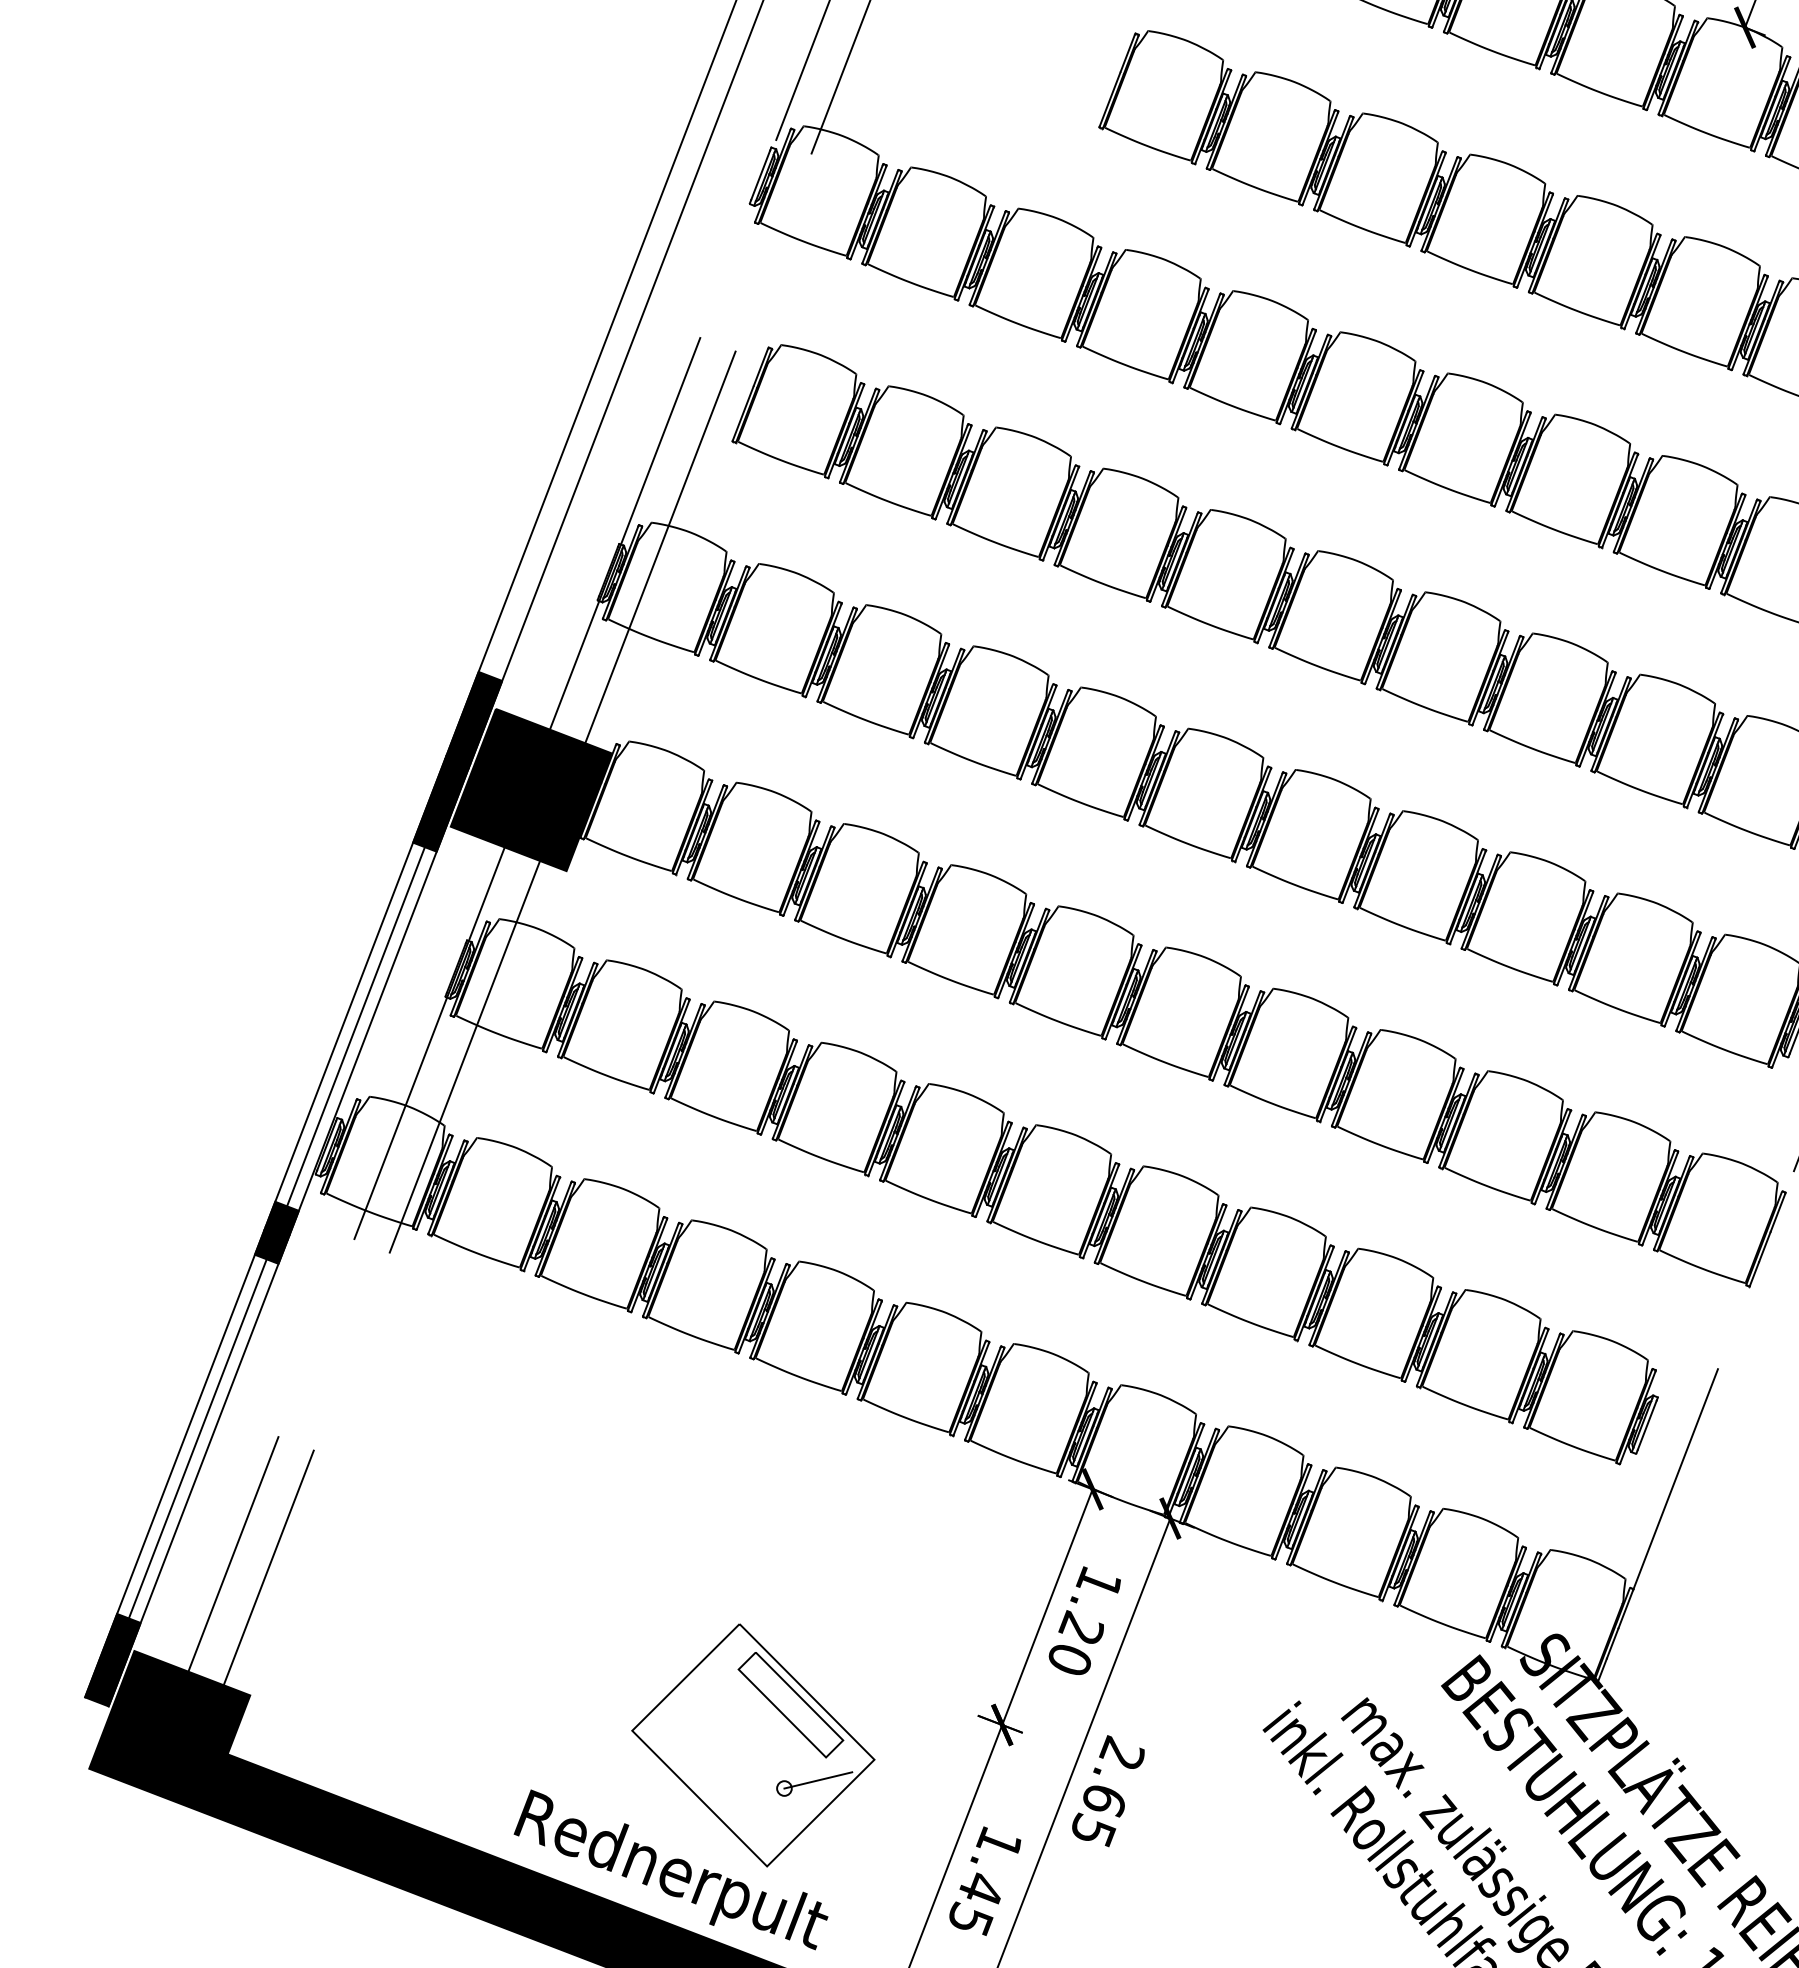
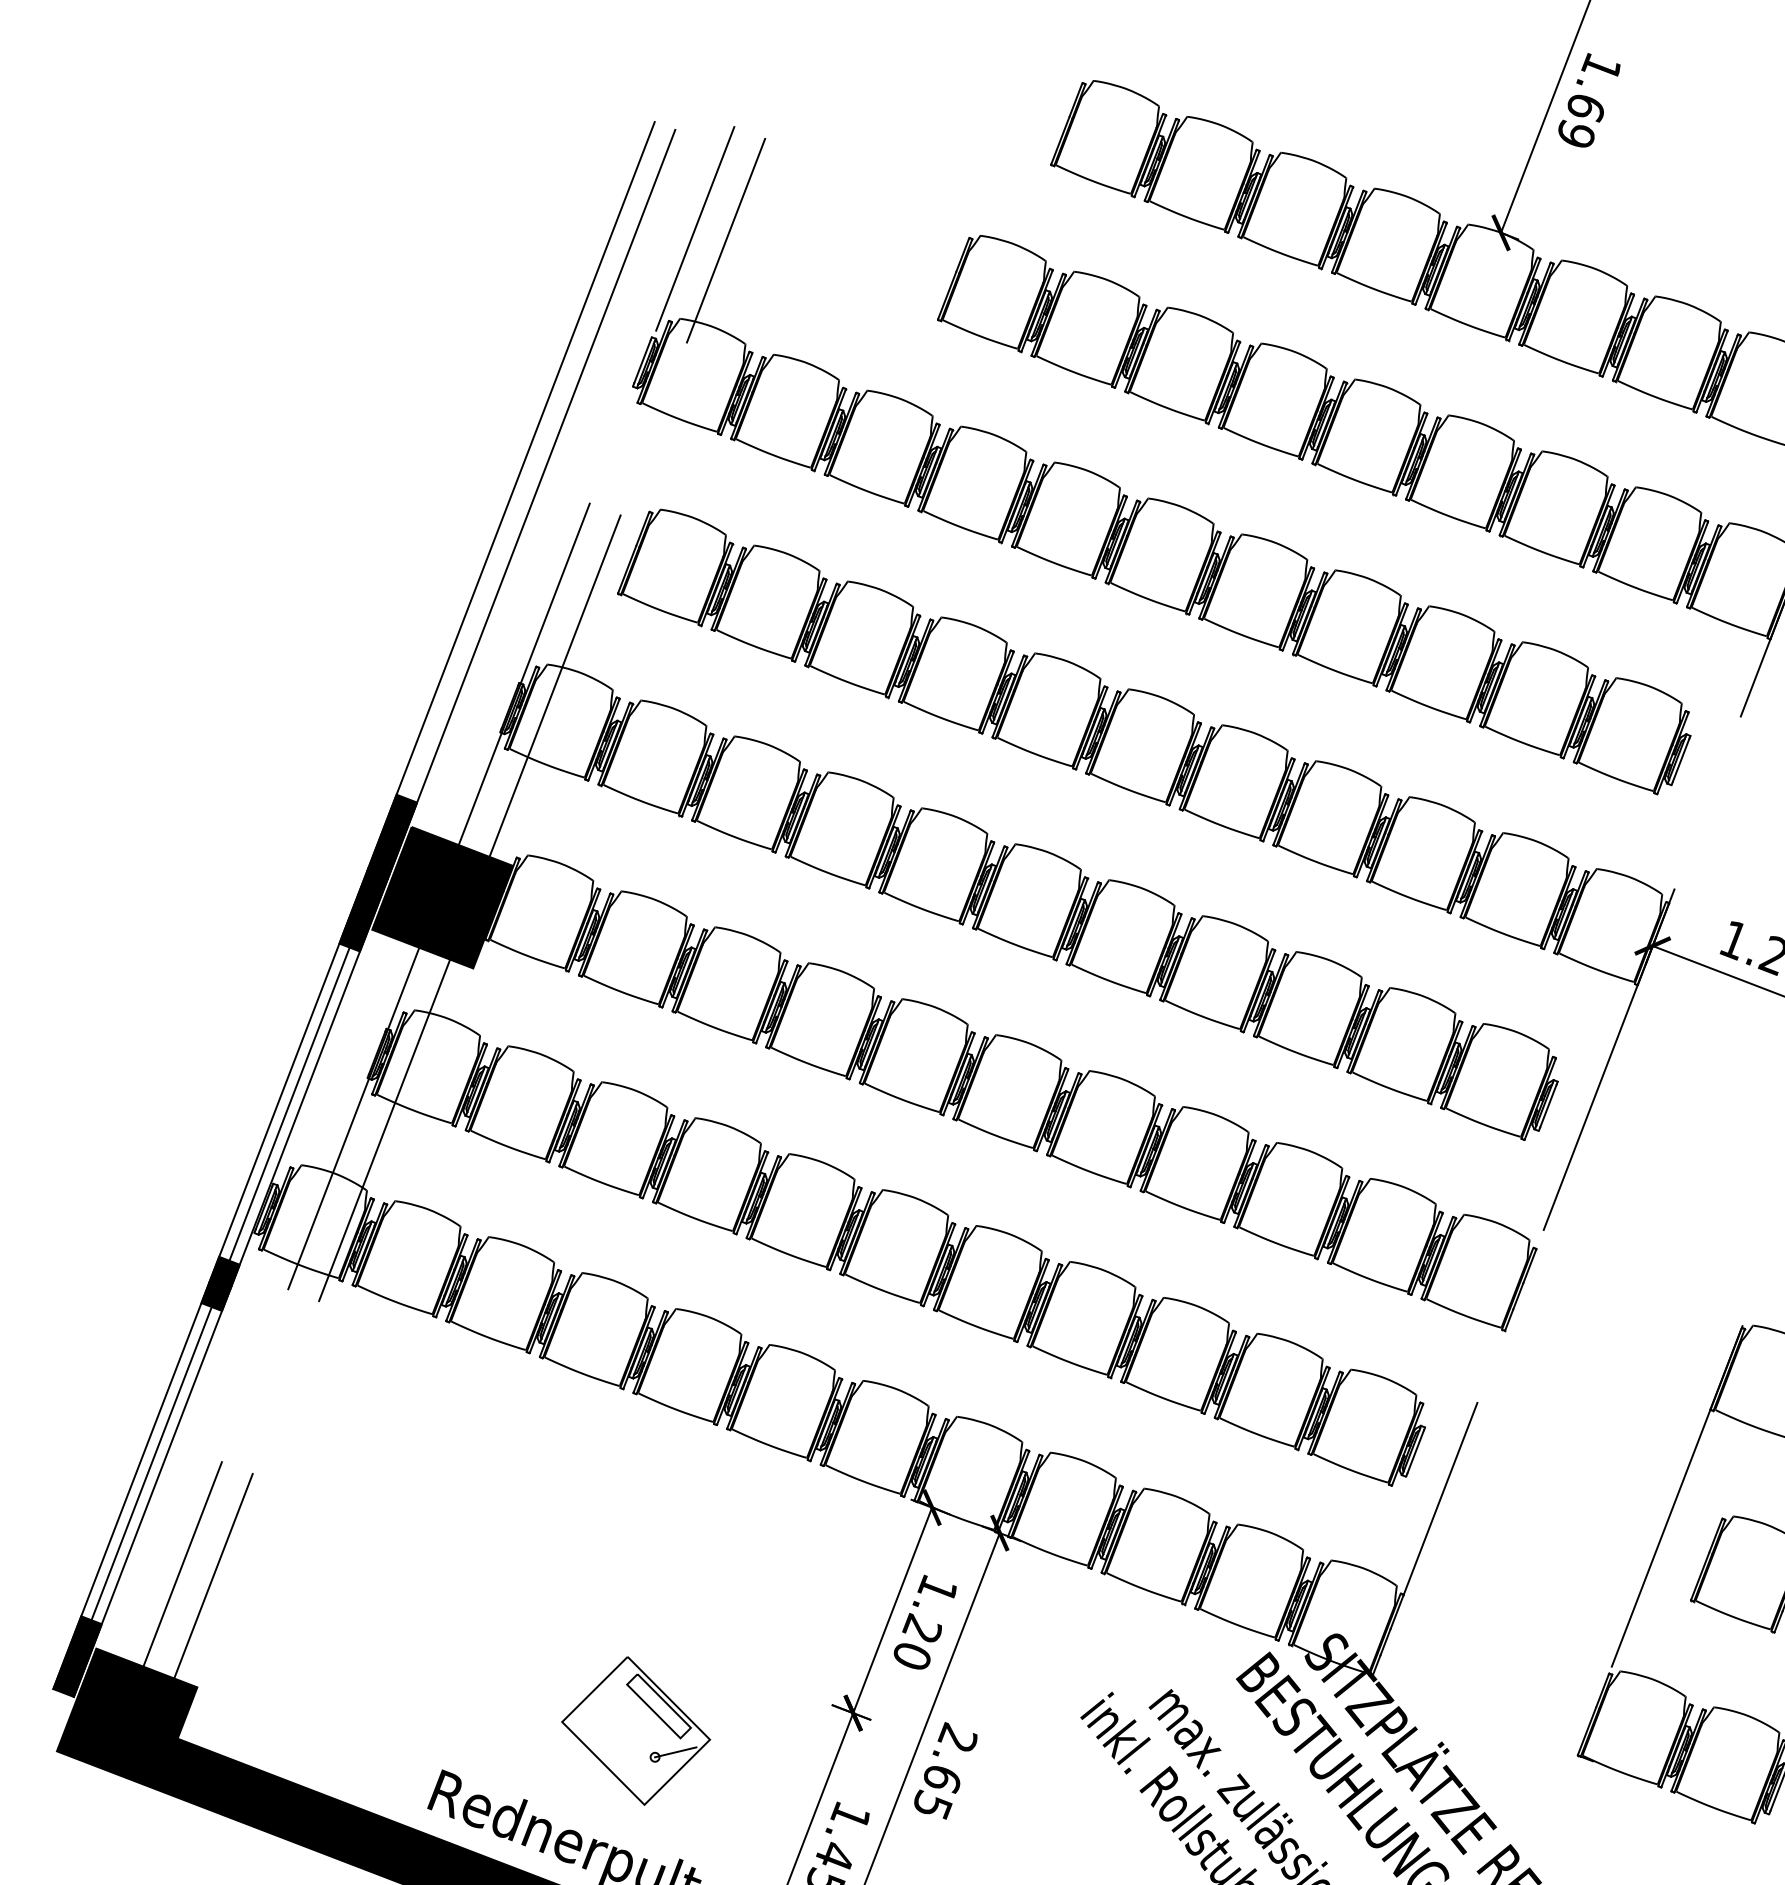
part: (752, 1744) -> (635, 1730), size x0.7

